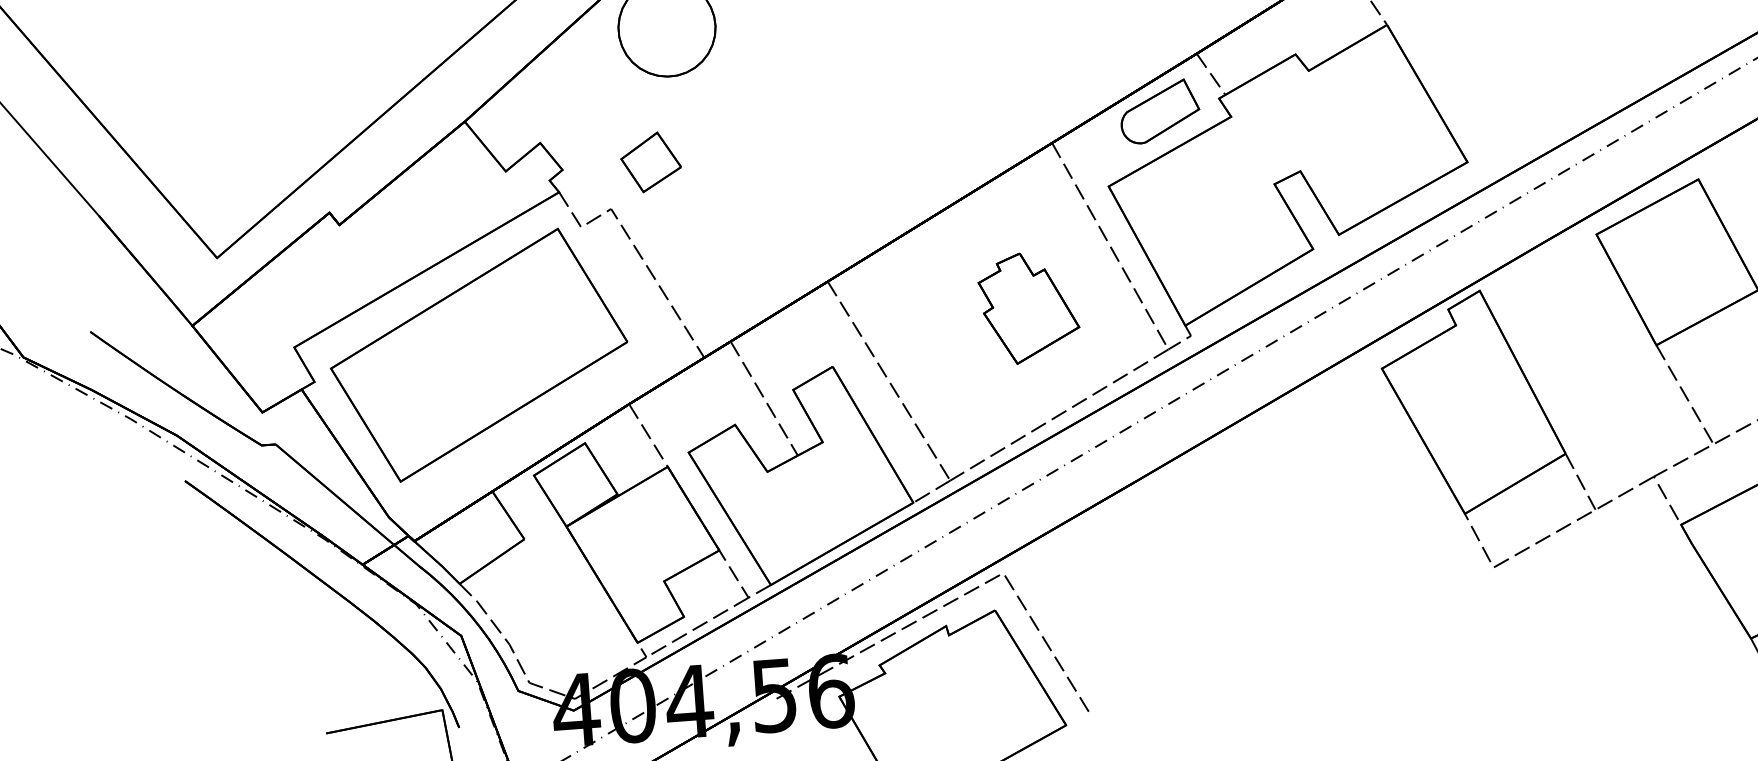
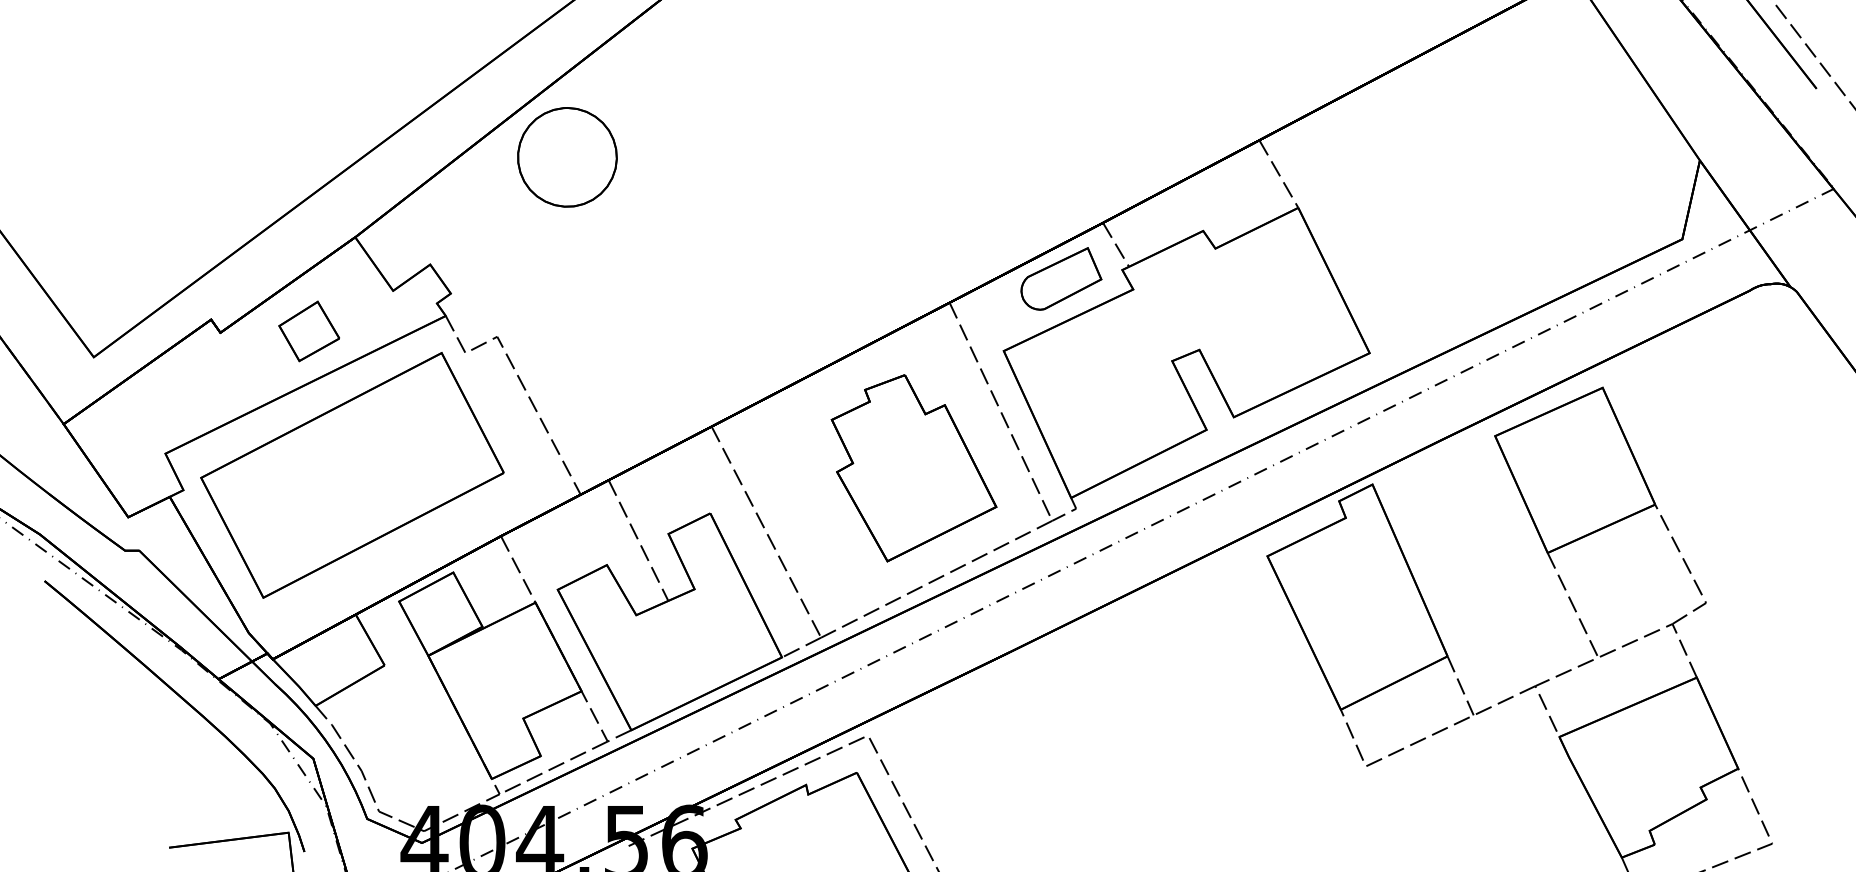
part: (650, 162) -> (308, 331), moved
part: (1028, 308) -> (913, 468), size x1.67

